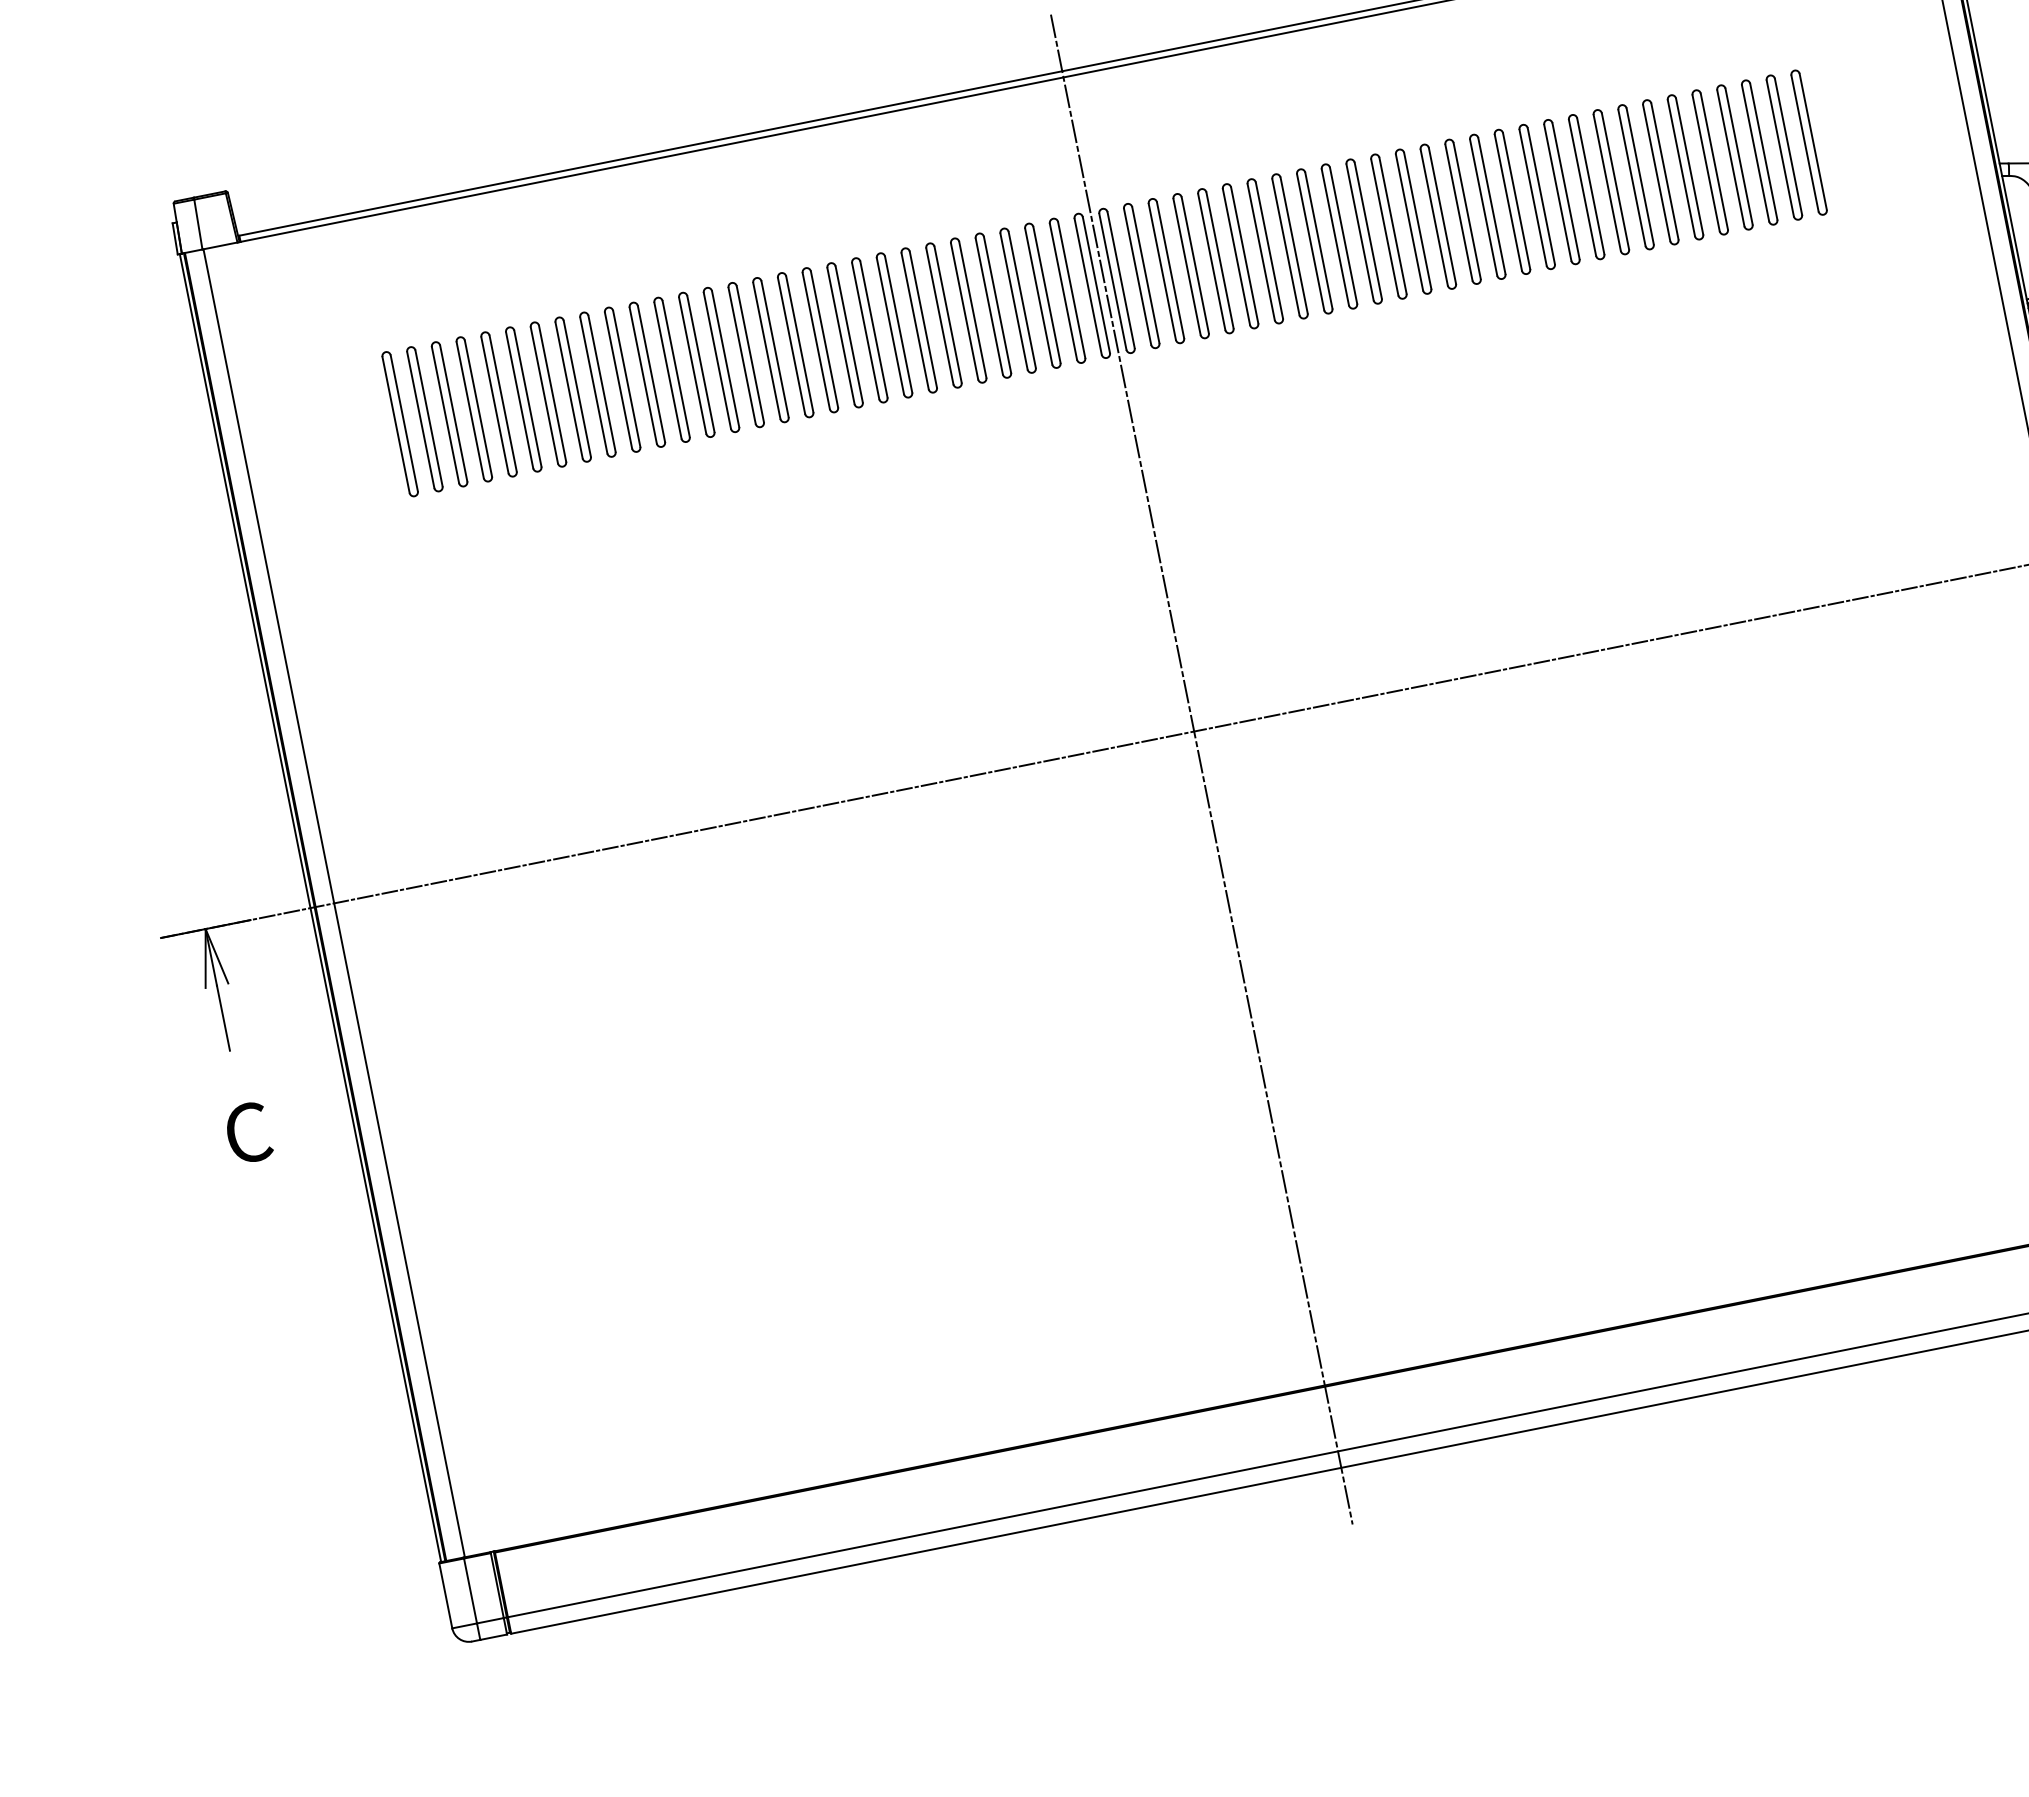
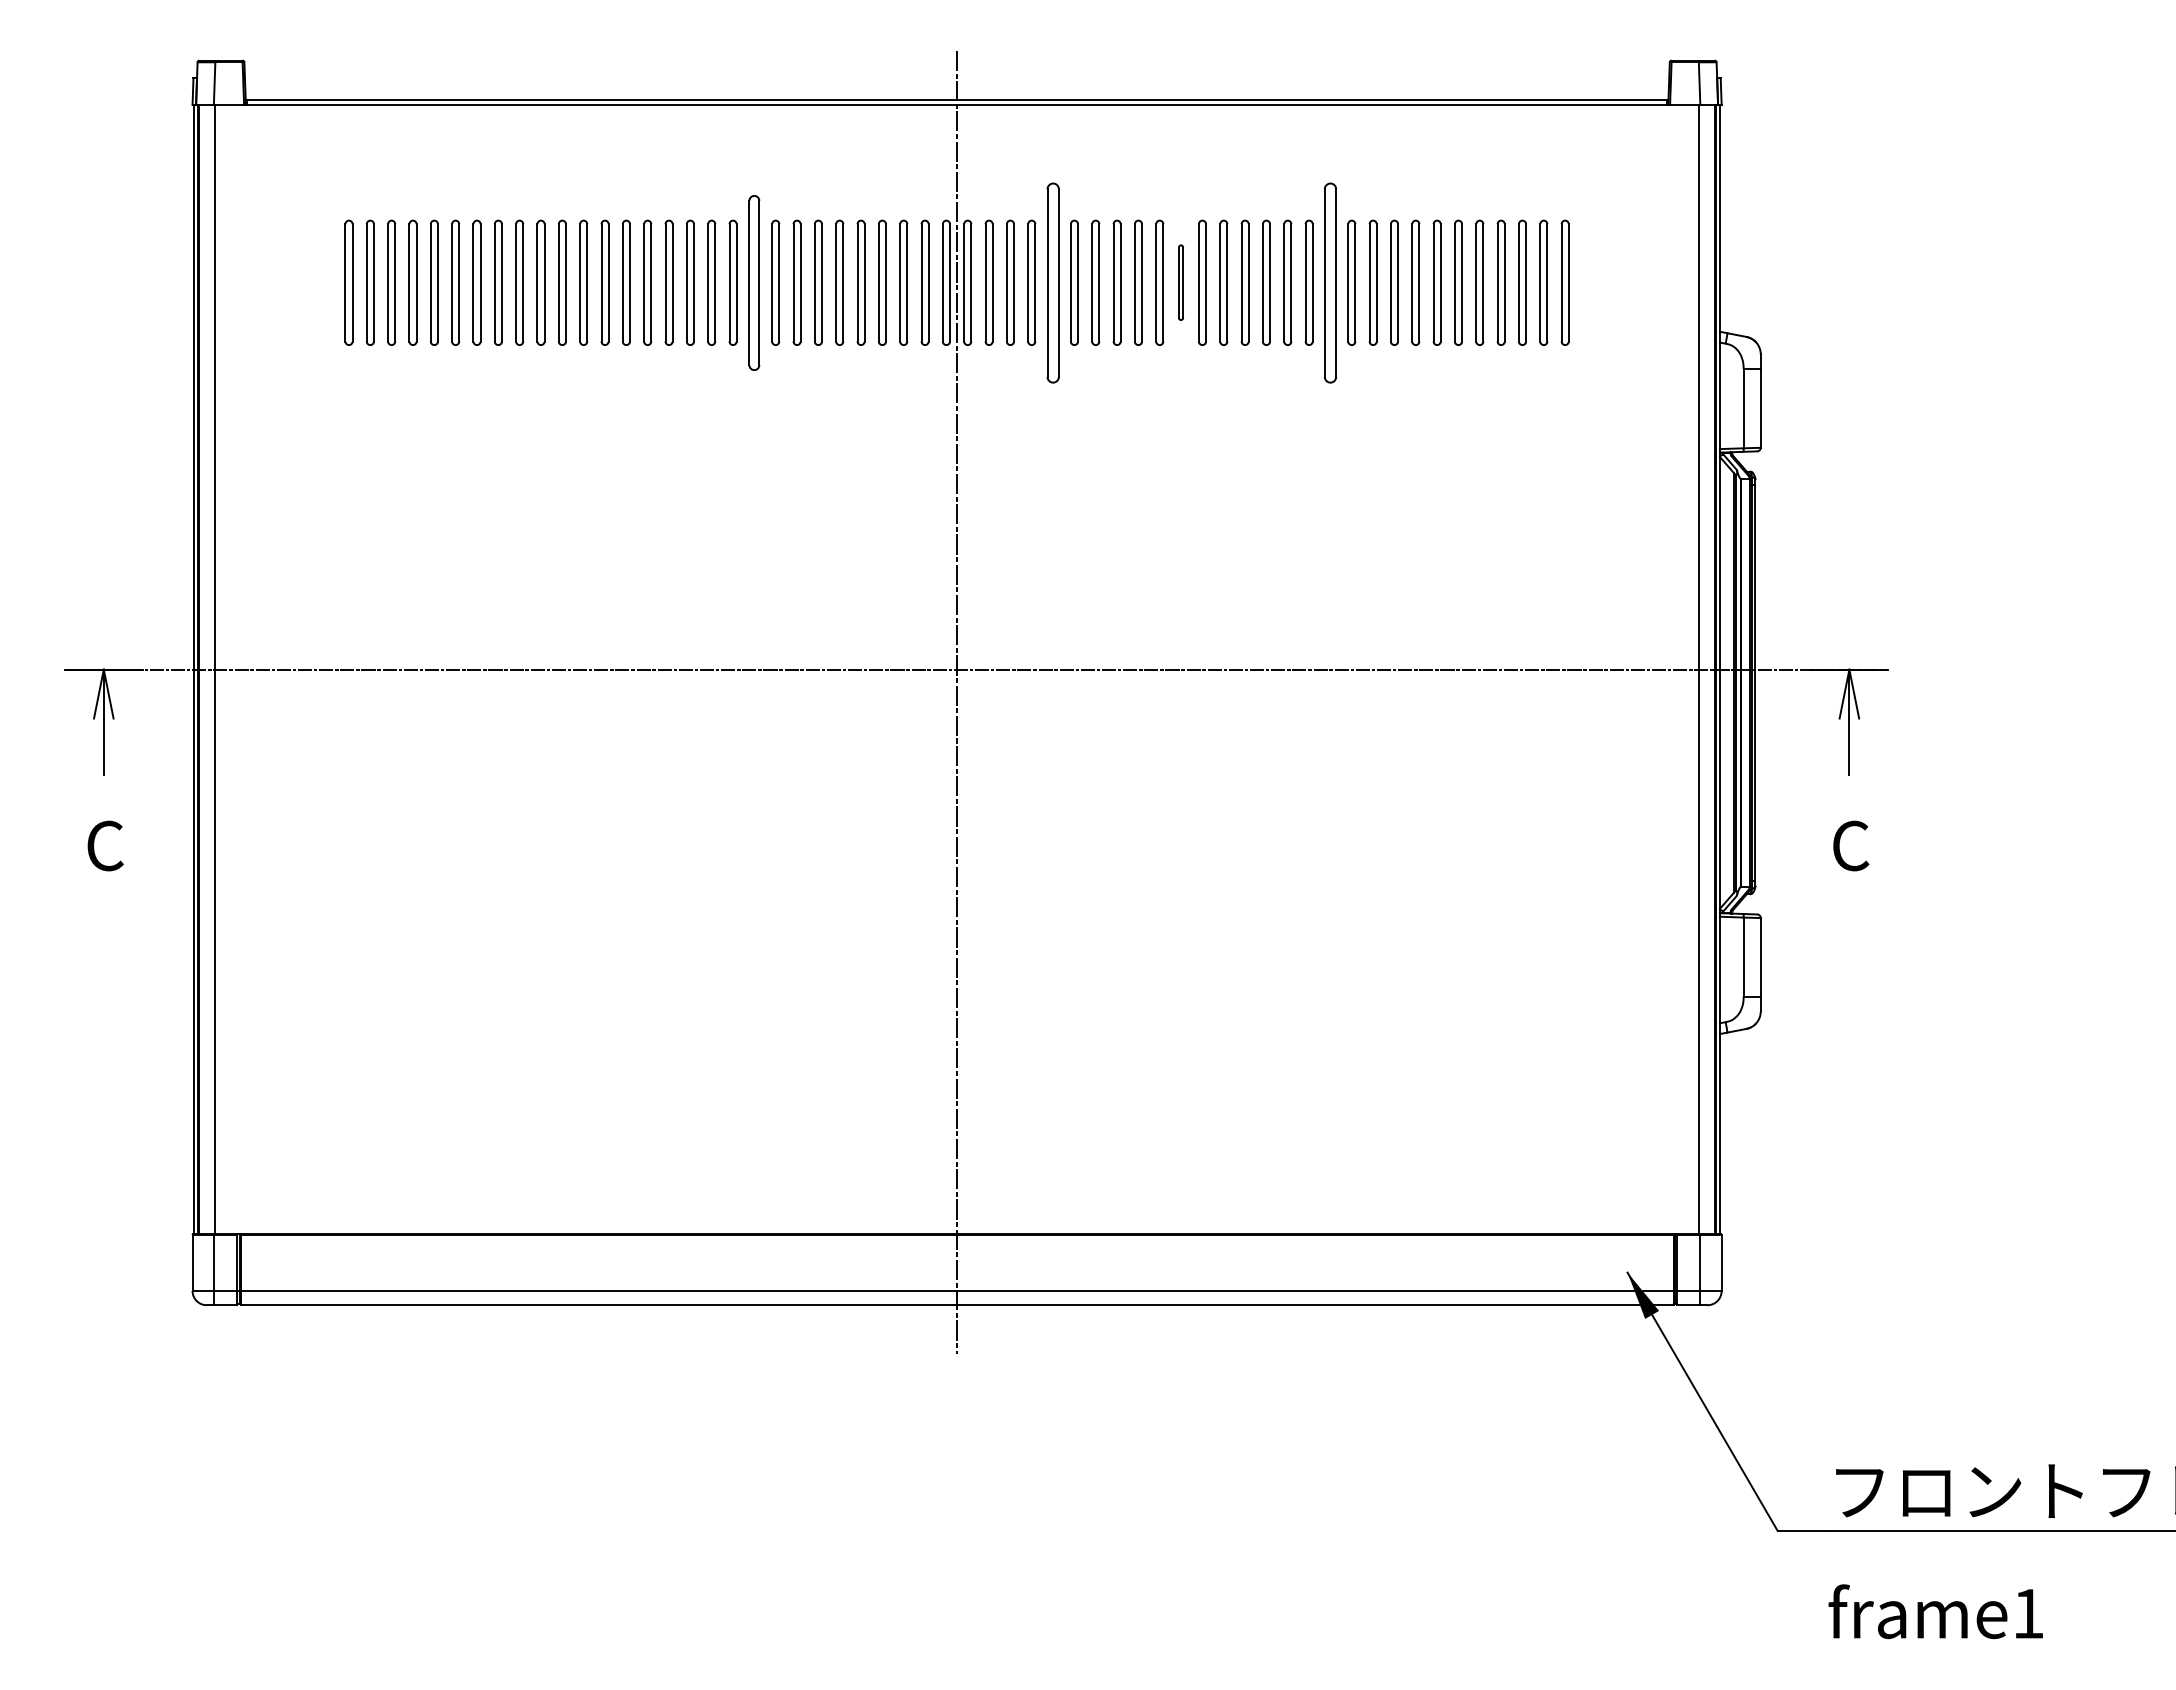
part: (1537, 196) -> (1330, 282), size x1.6
part: (1363, 231) -> (1180, 282), size x0.6
part: (1215, 260) -> (1052, 282), size x1.6
part: (869, 329) -> (754, 282), size x1.4

